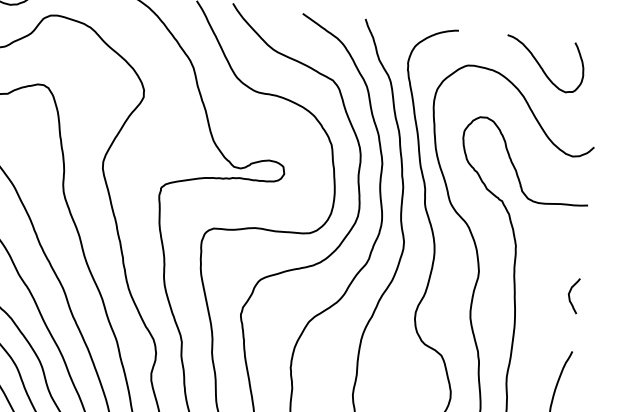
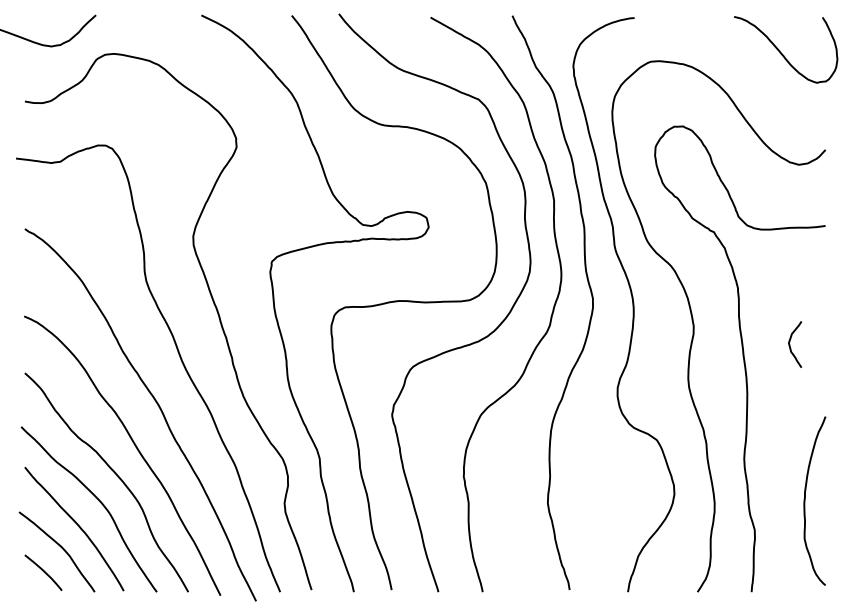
curve: (541, 67) -> (782, 53), moved
curve: (569, 295) -> (790, 344), moved

